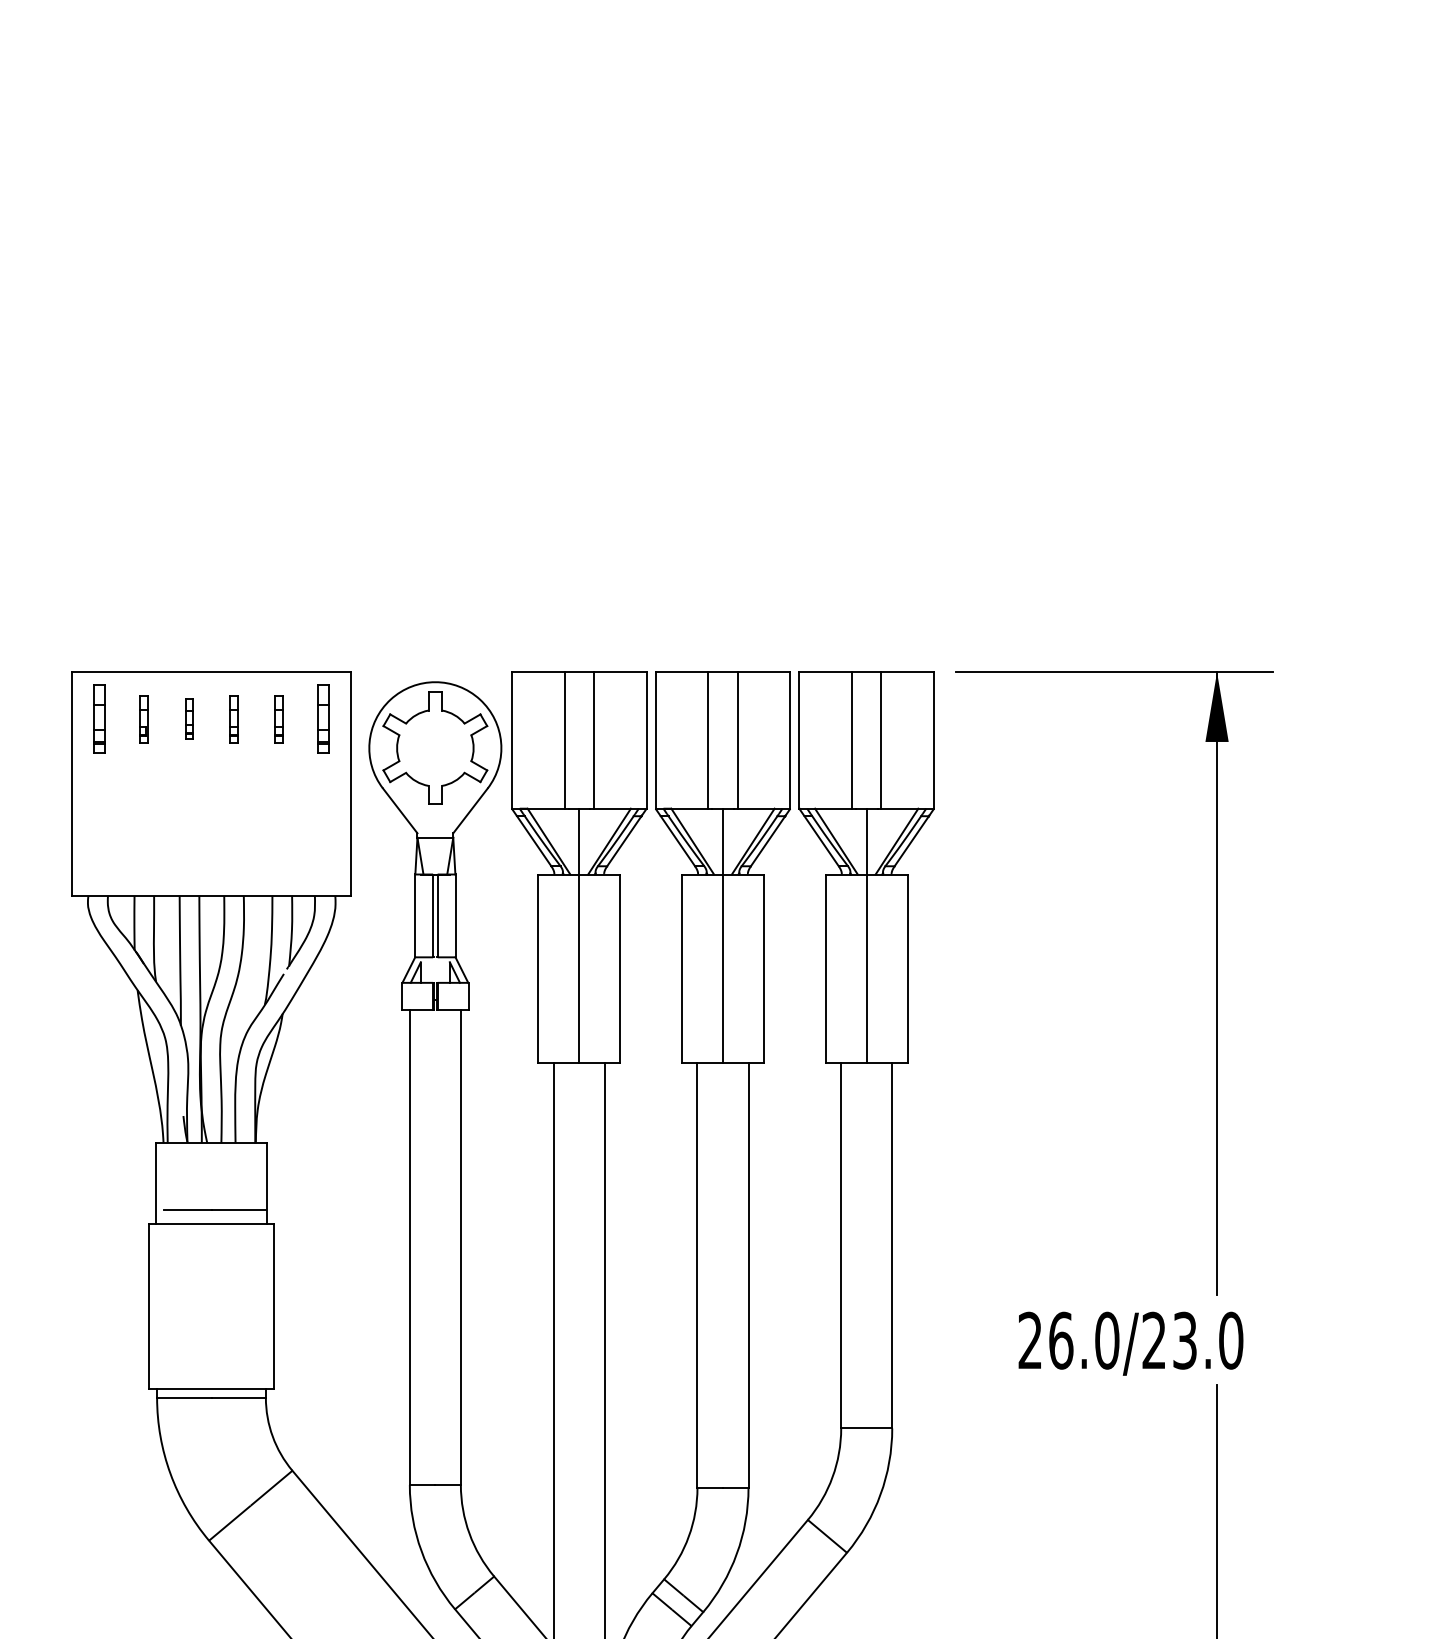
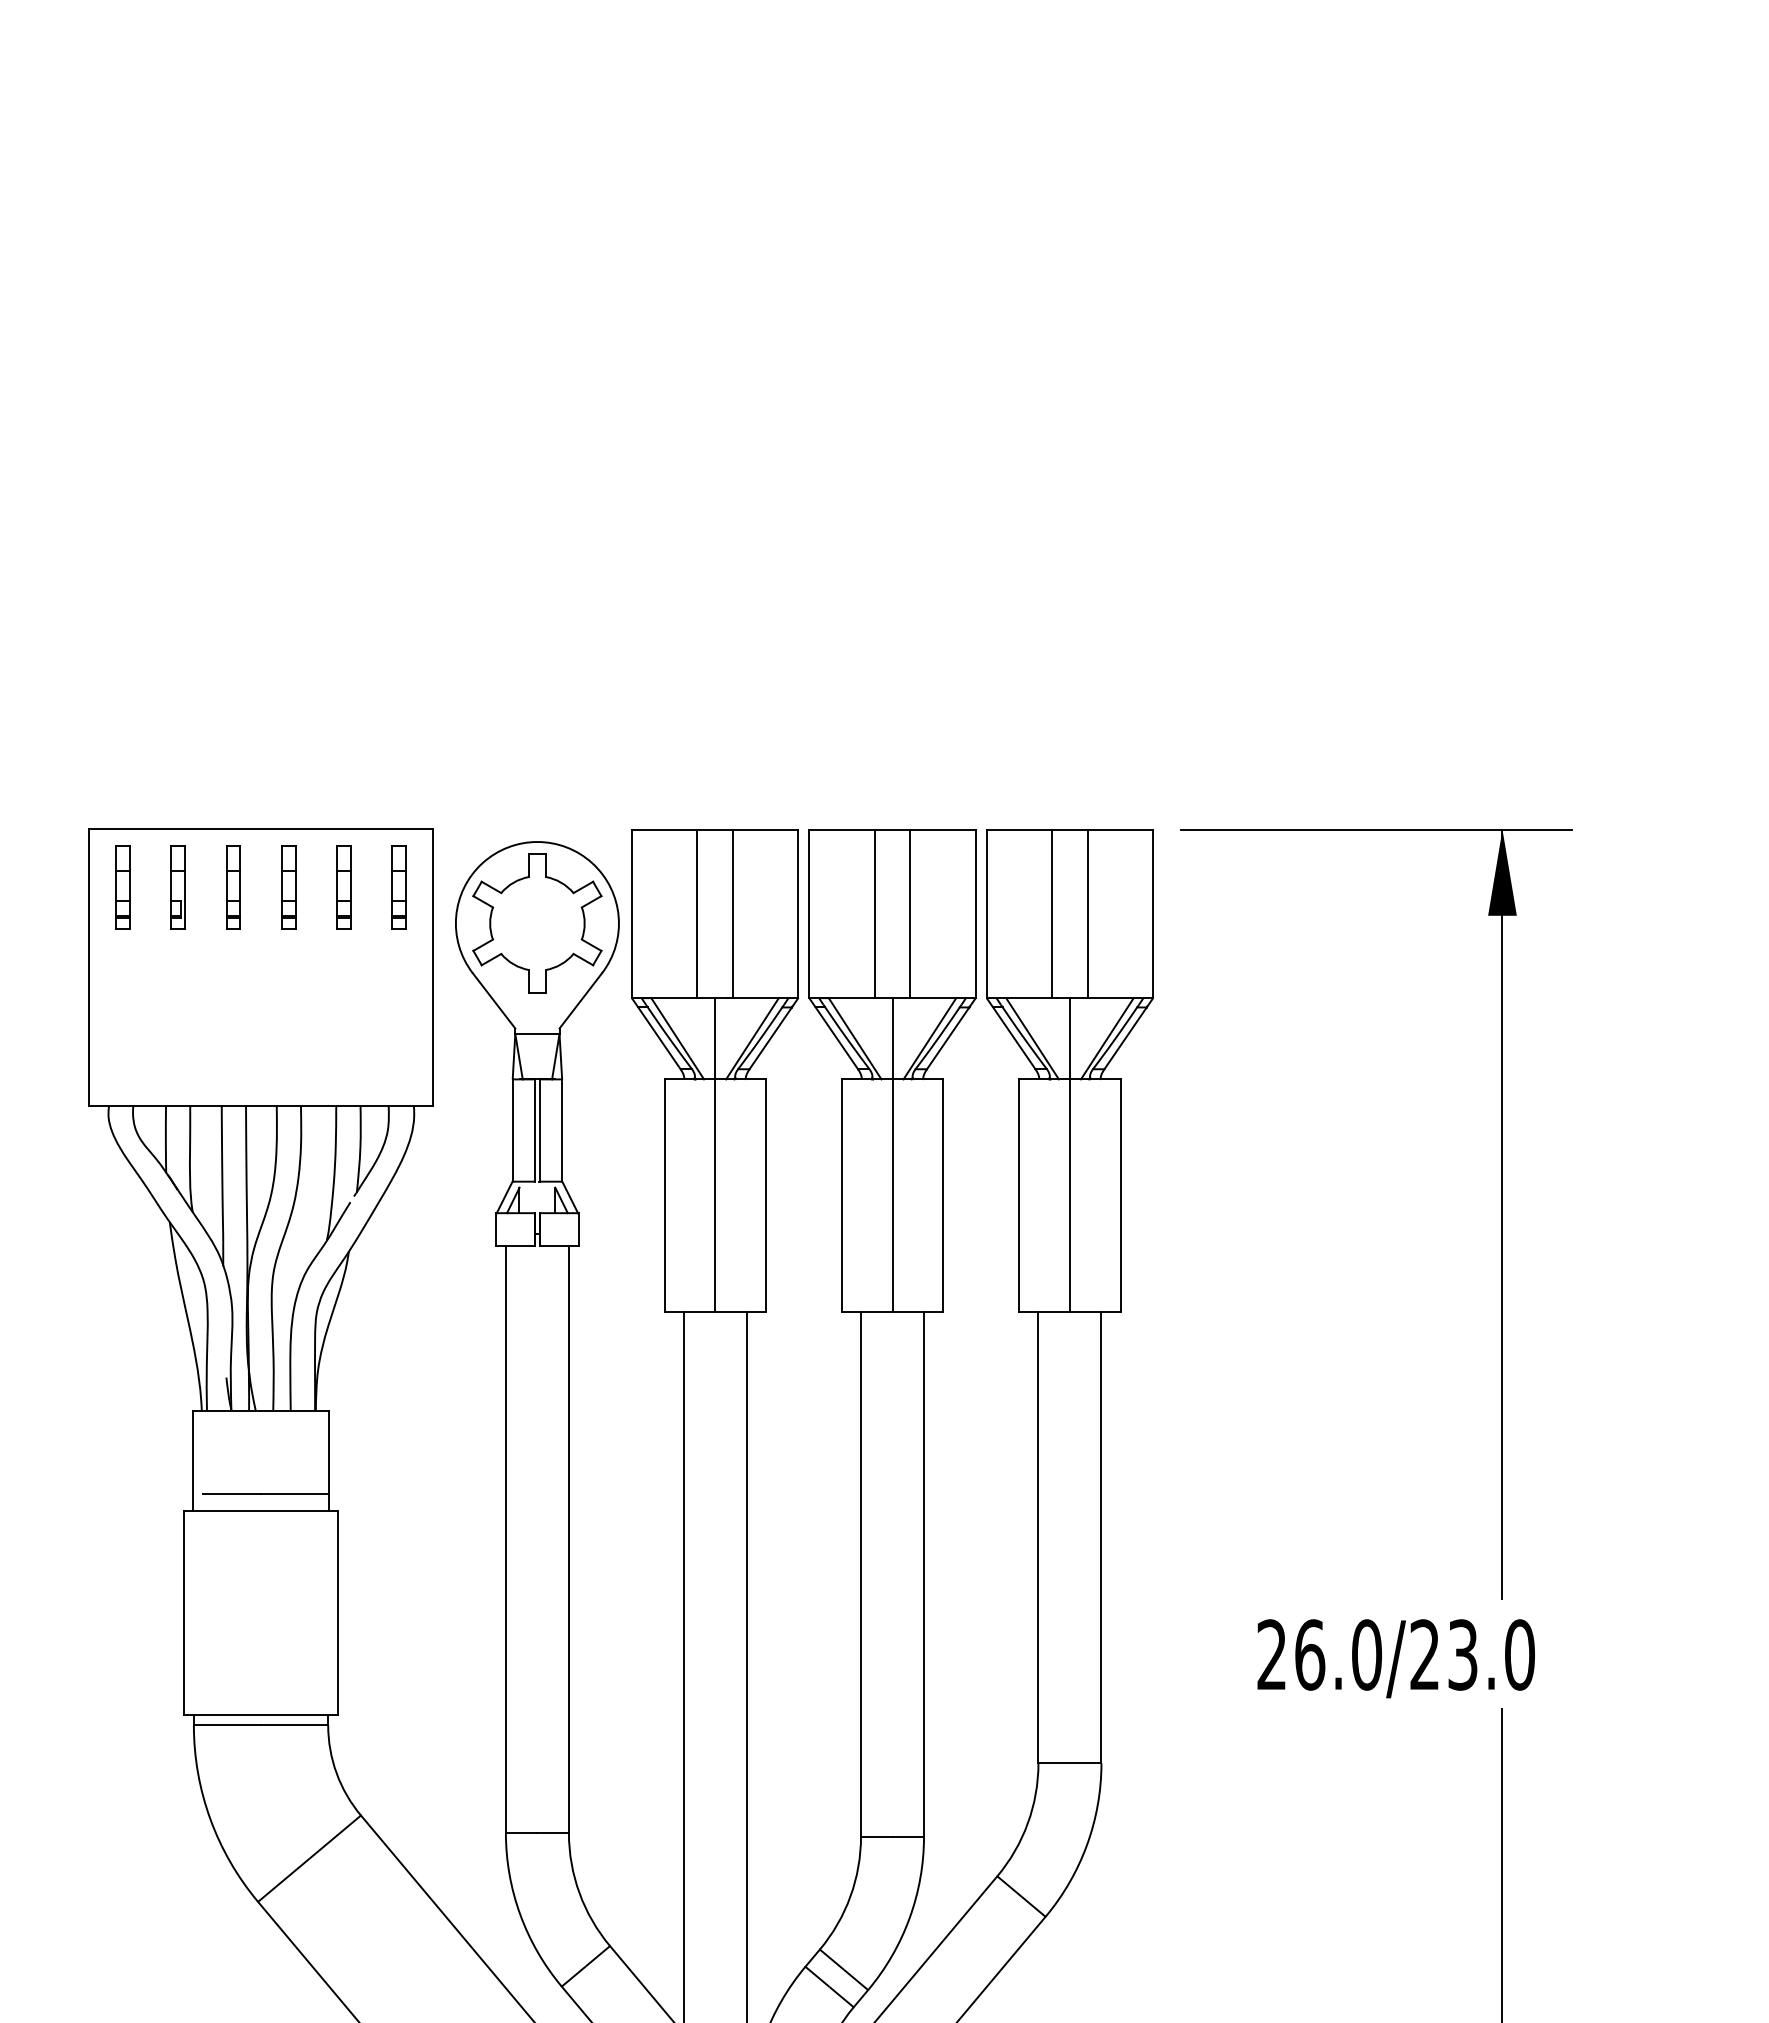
part: (143, 719) -> (177, 887), size x1.43
part: (189, 719) -> (233, 887), size x1.67
part: (233, 719) -> (288, 887), size x1.43
part: (278, 719) -> (343, 887), size x1.43

